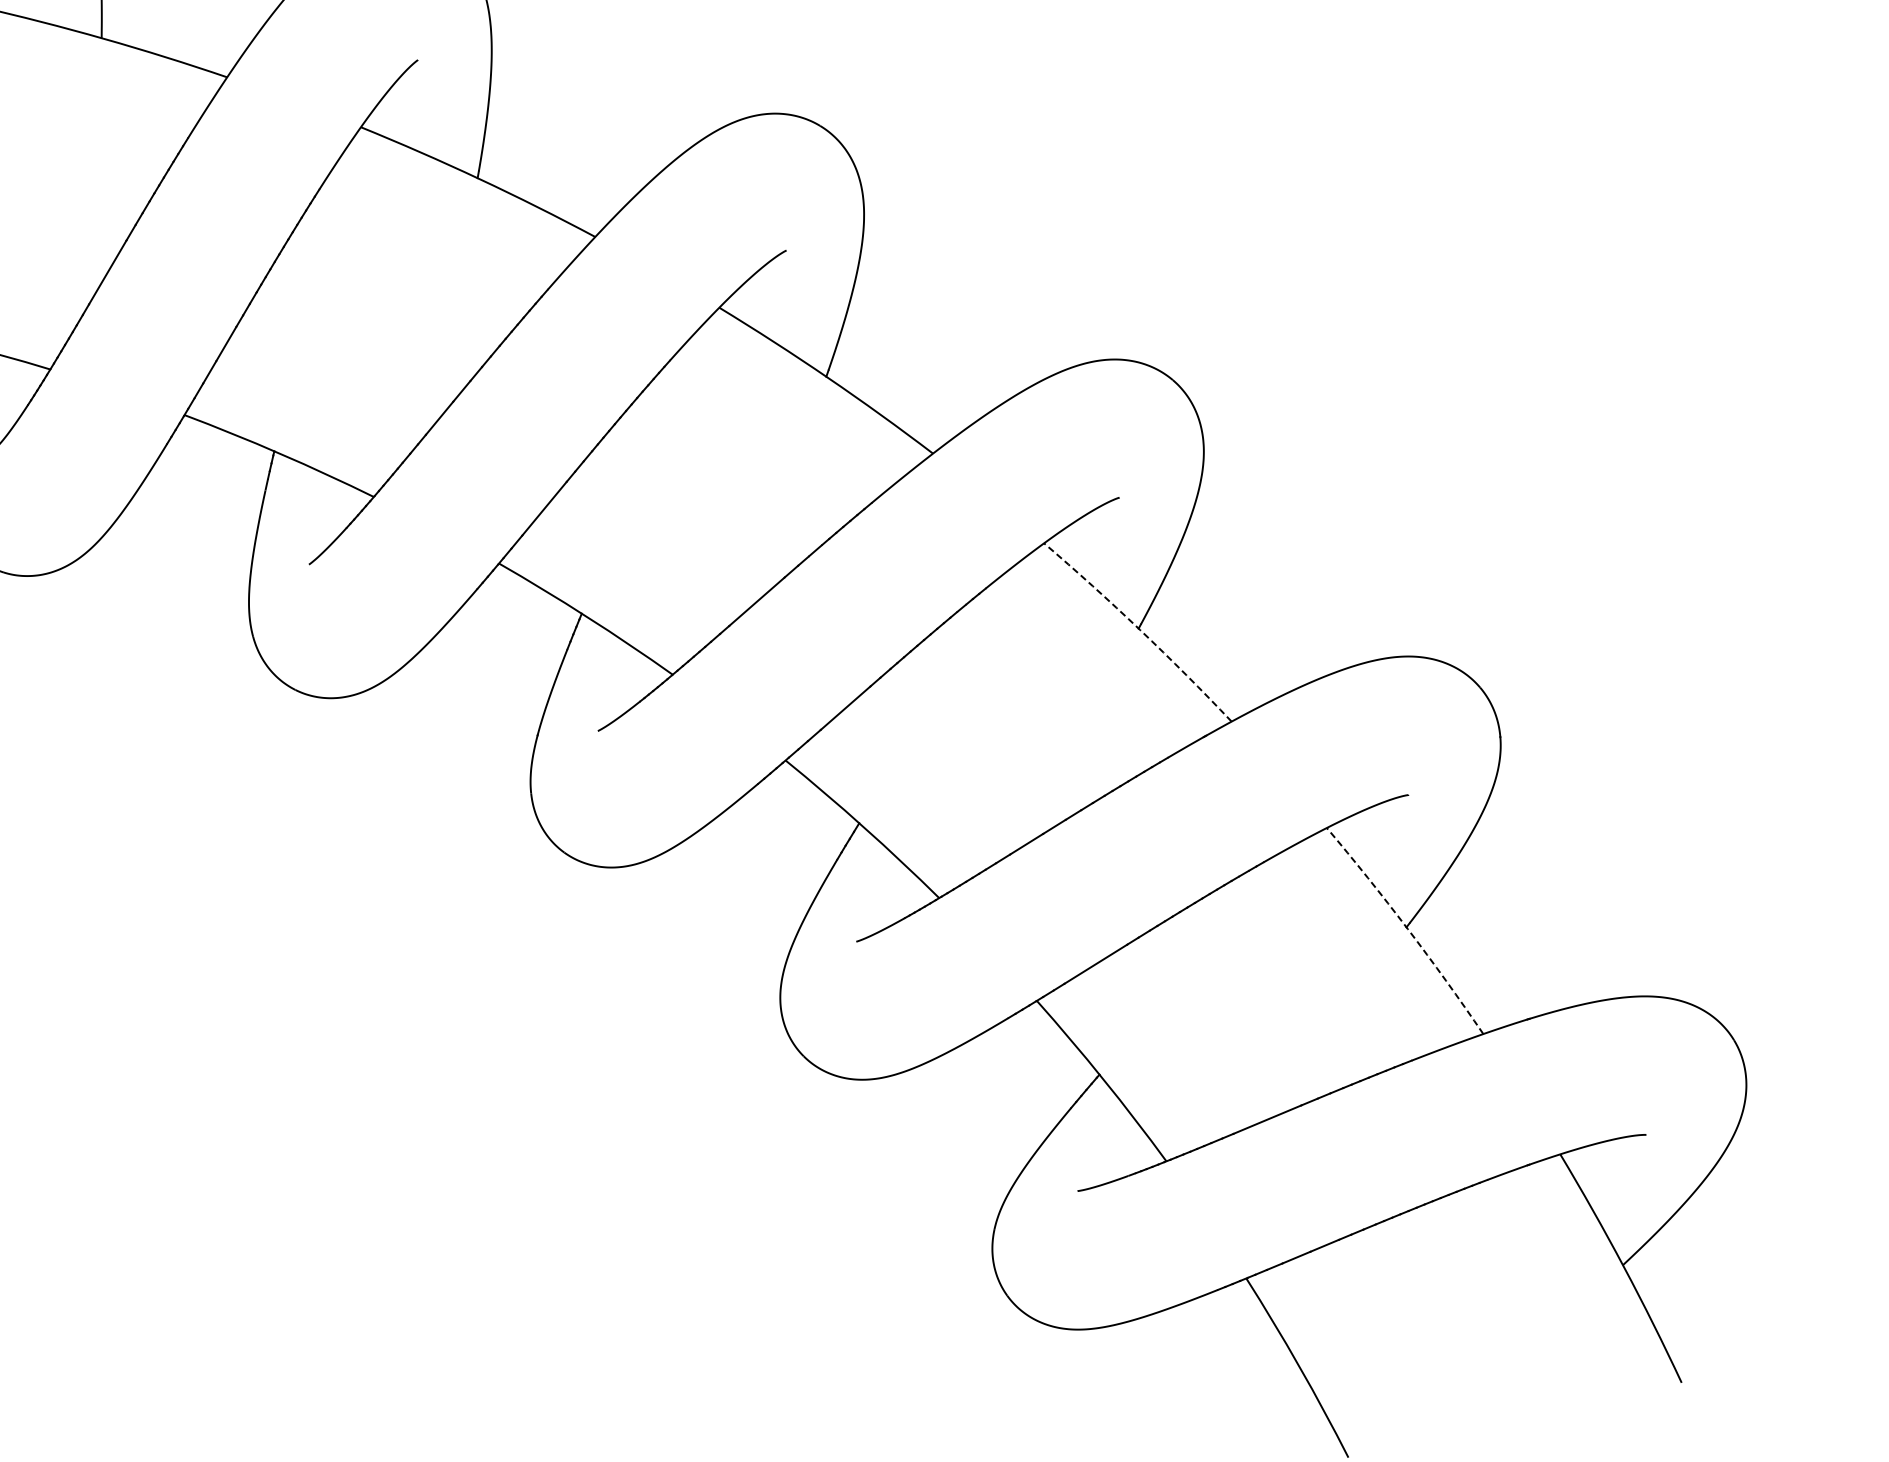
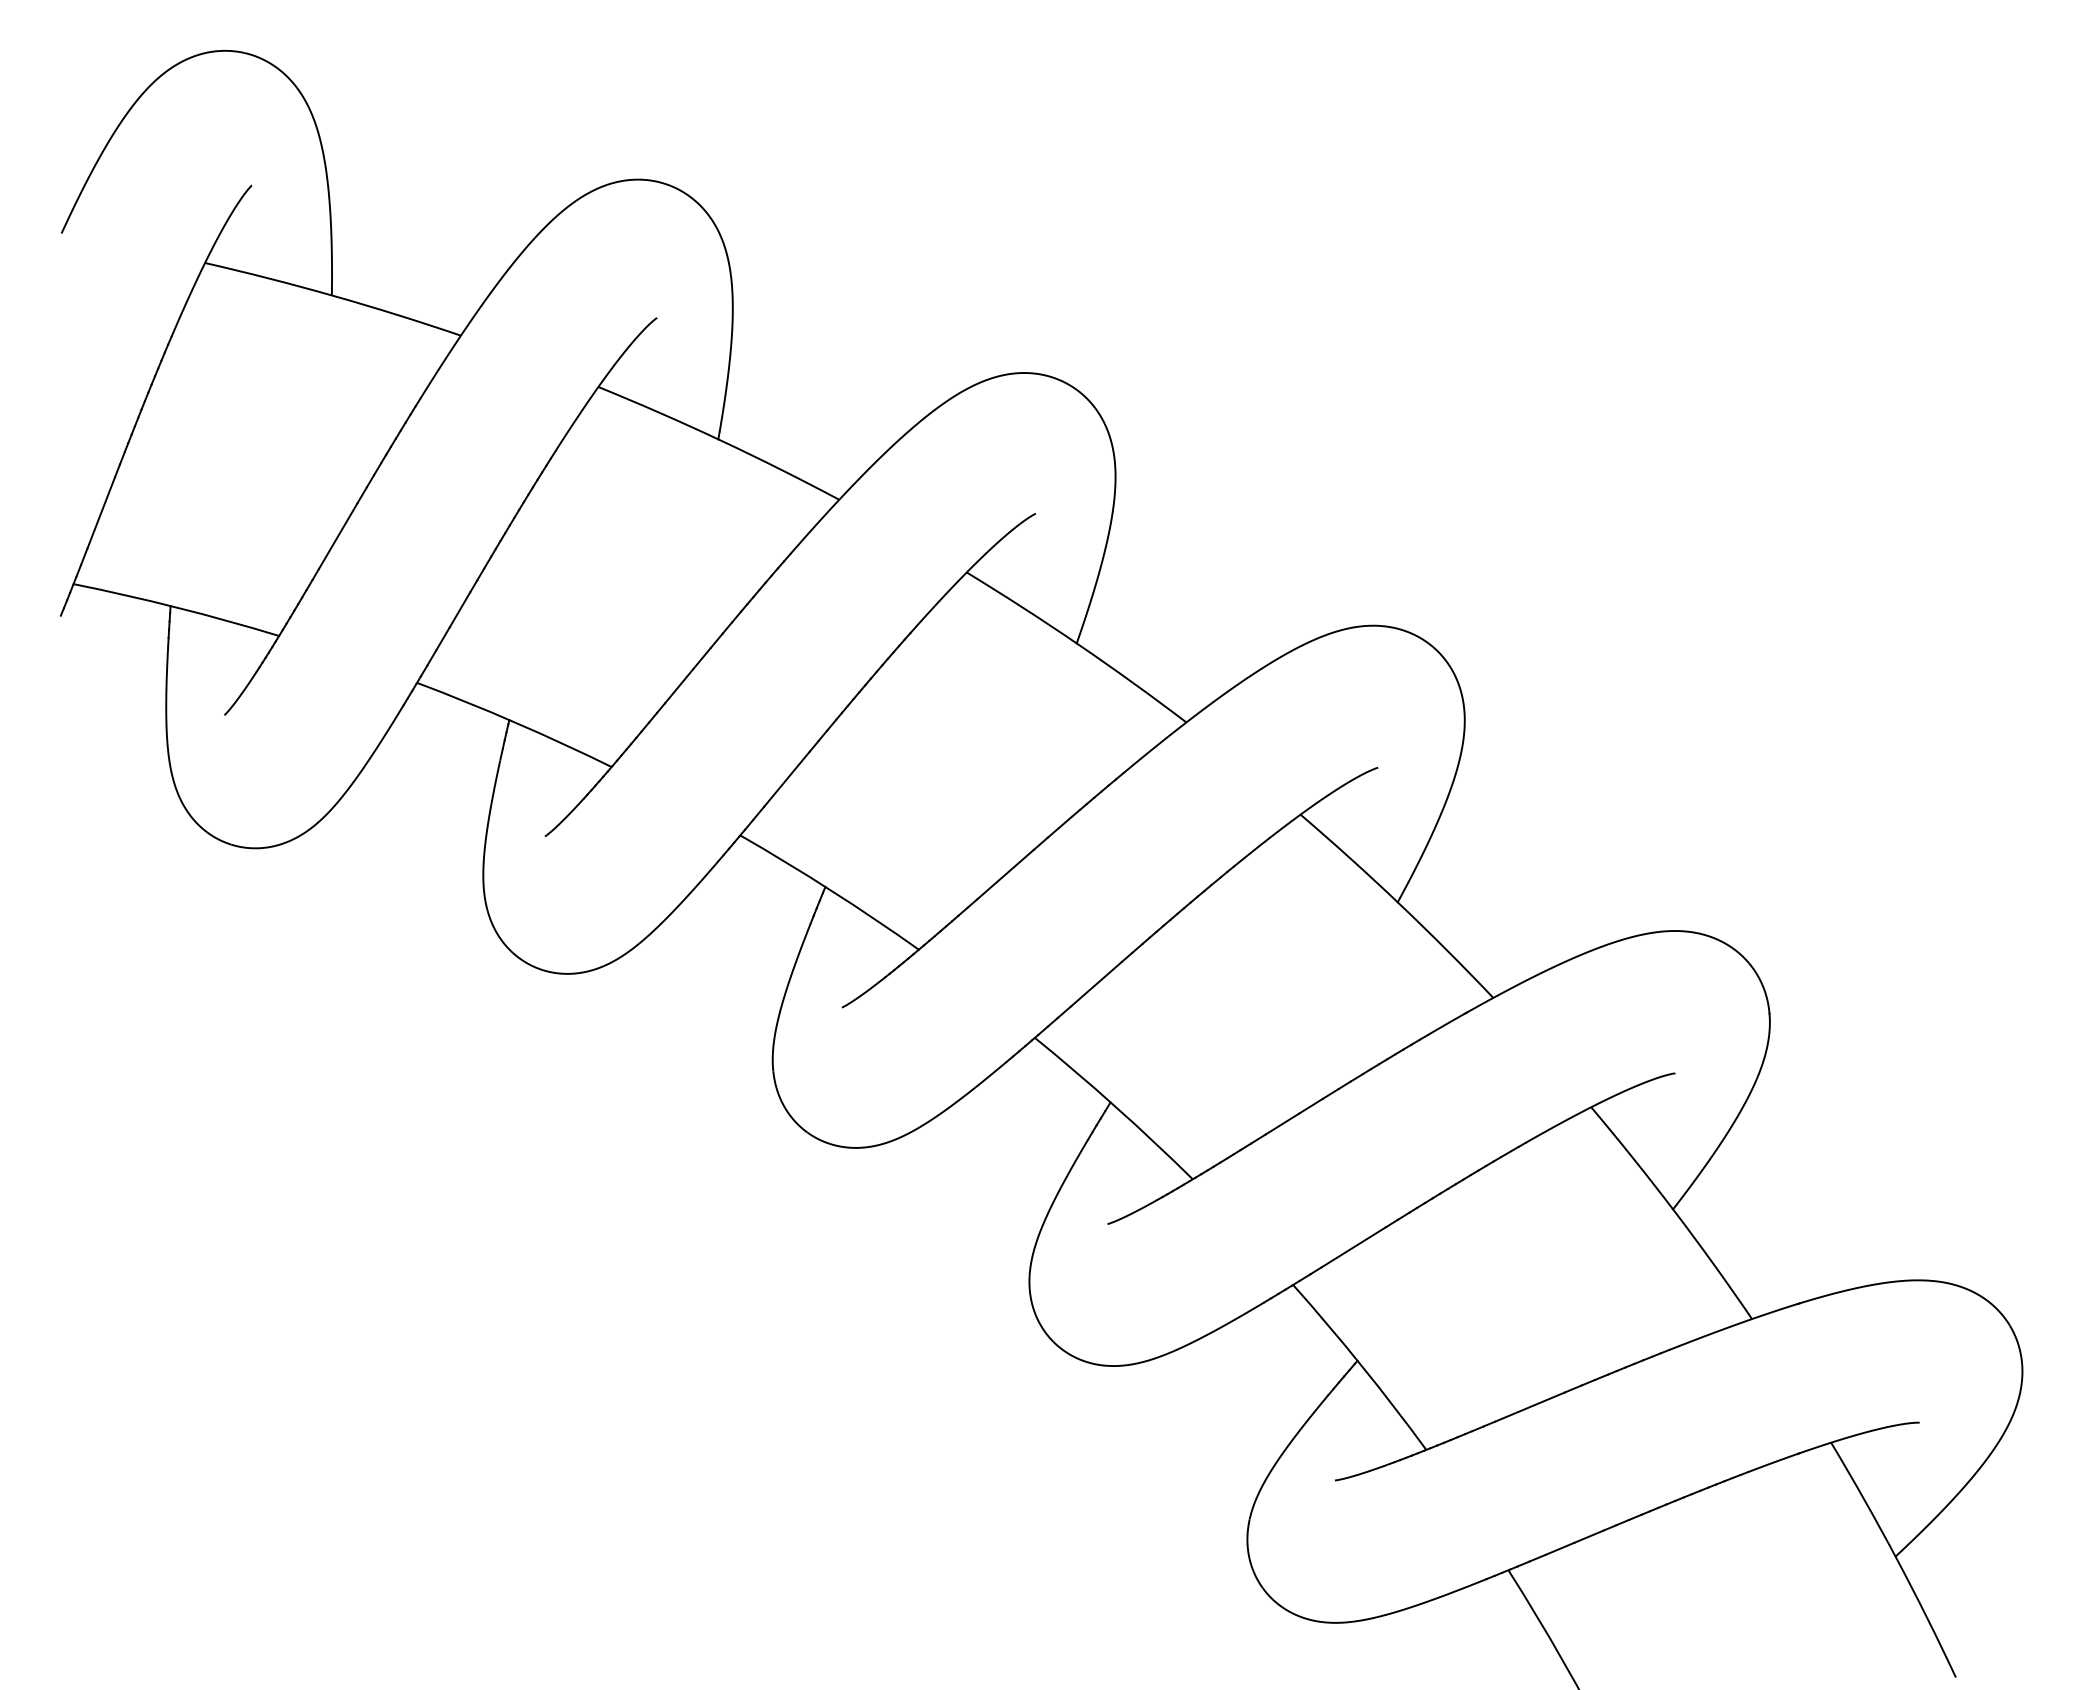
arc: (1140, 629) -> (1399, 903), dashed -> solid
arc: (1407, 929) -> (1674, 1211), dashed -> solid

